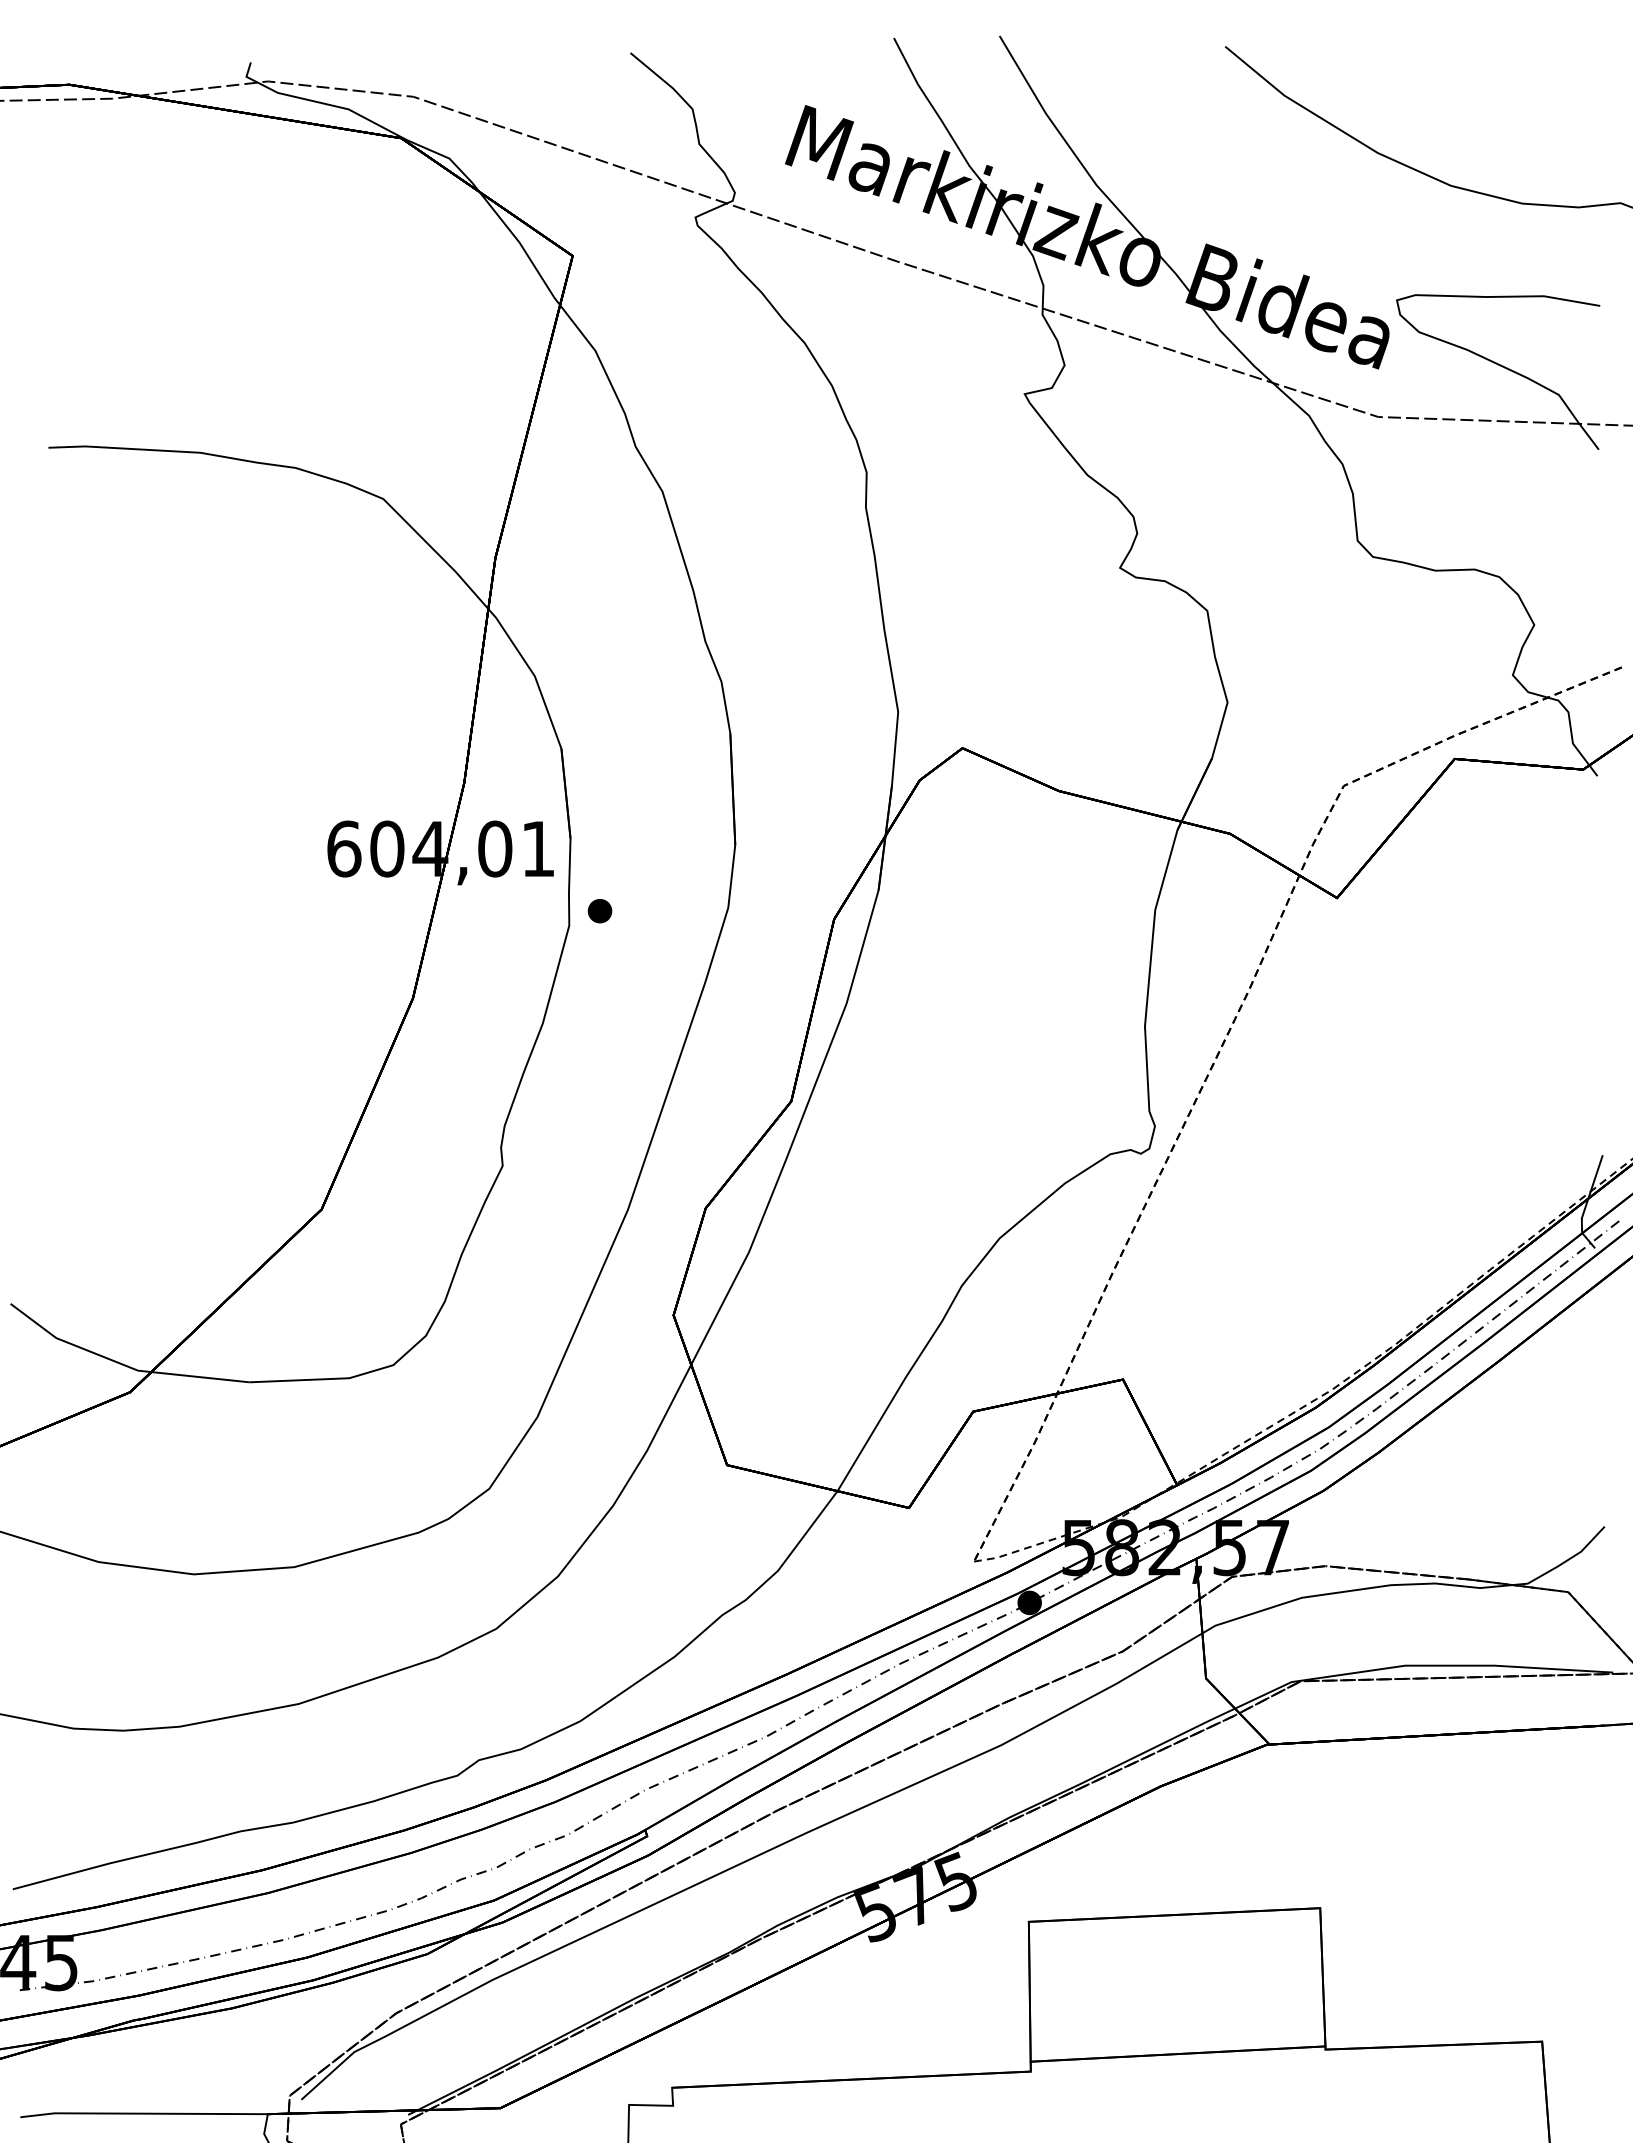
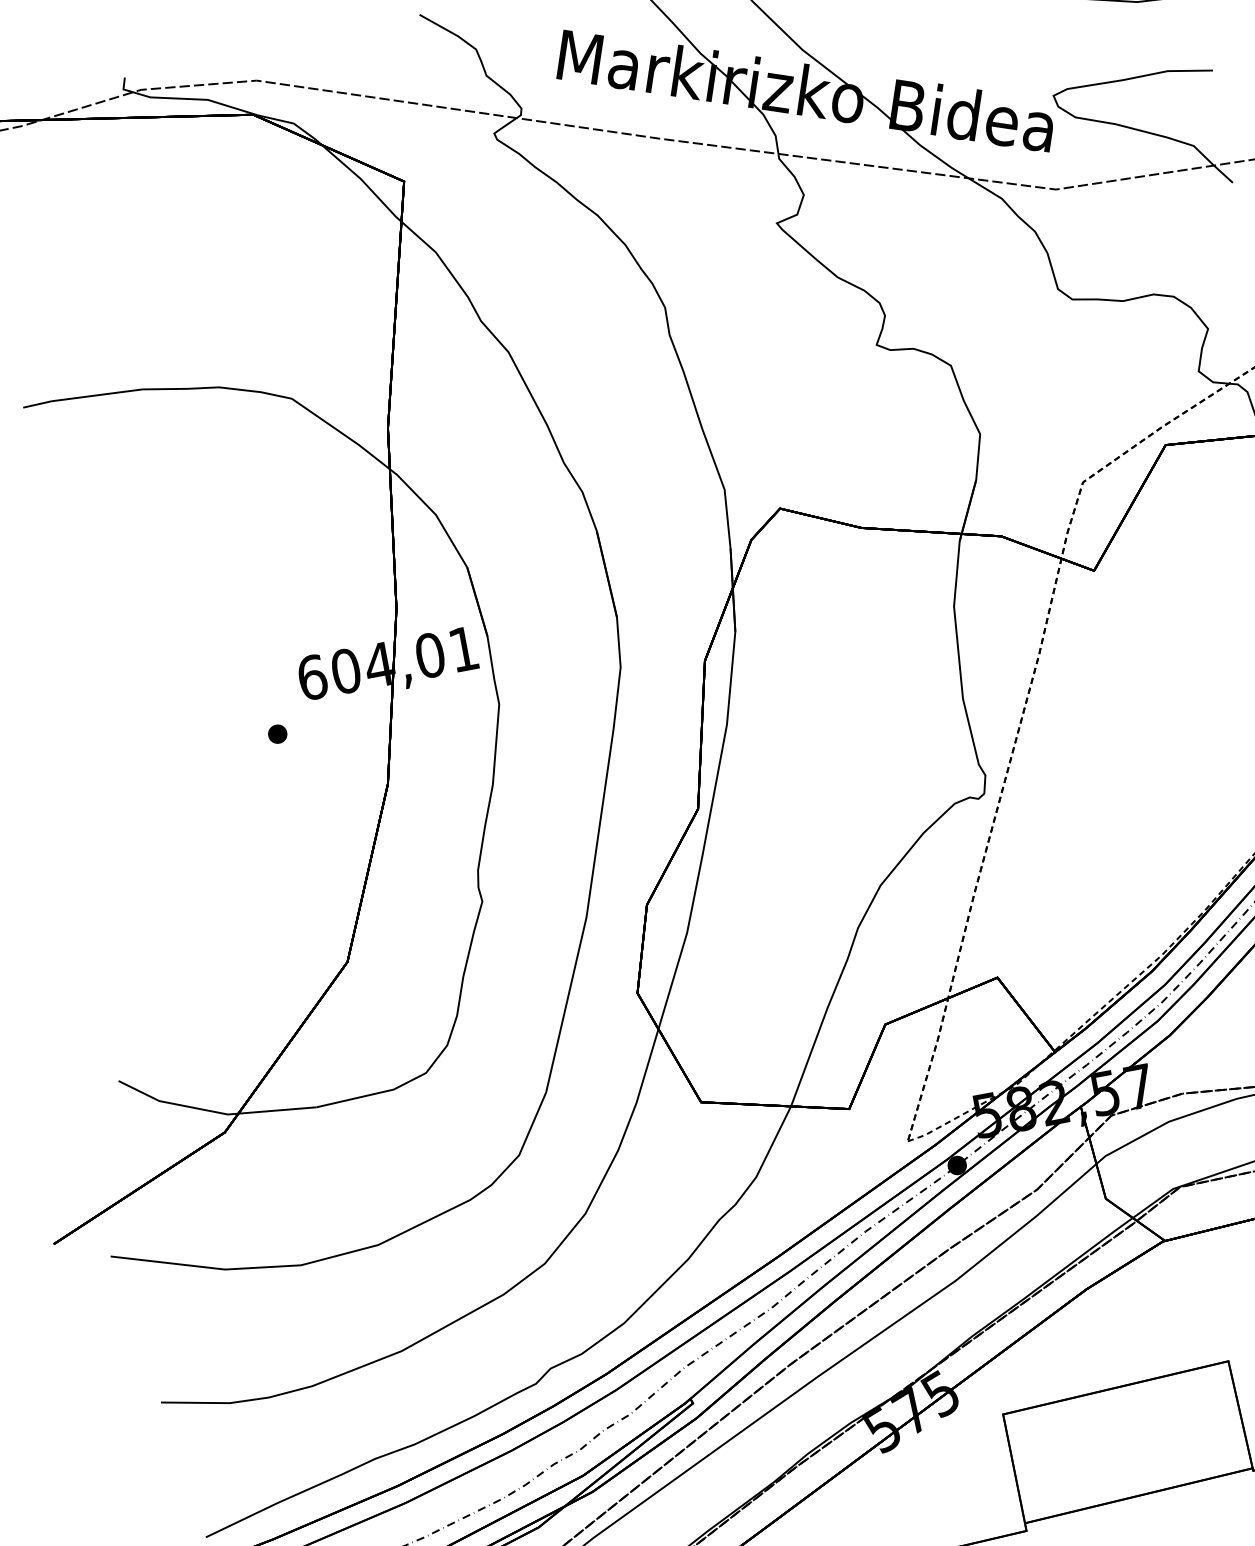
part: (599, 911) -> (277, 734), moved

